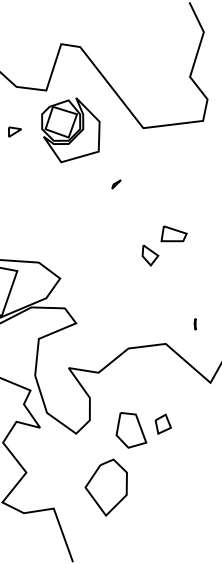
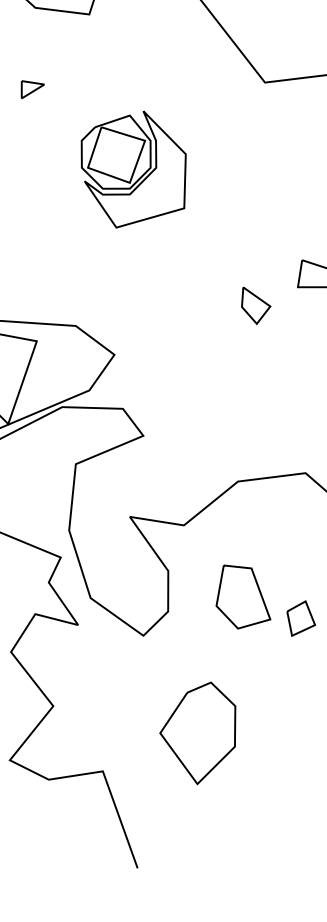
part: (70, 130) -> (133, 170), moved
part: (116, 184) -> (216, 184), removed
part: (150, 255) -> (256, 305), moved
part: (131, 430) -> (243, 597), moved

